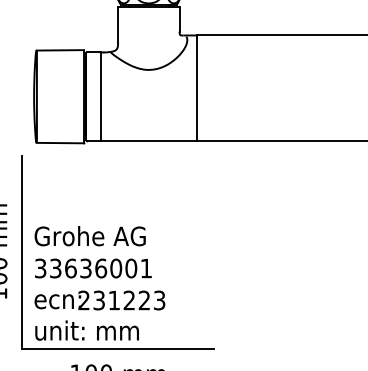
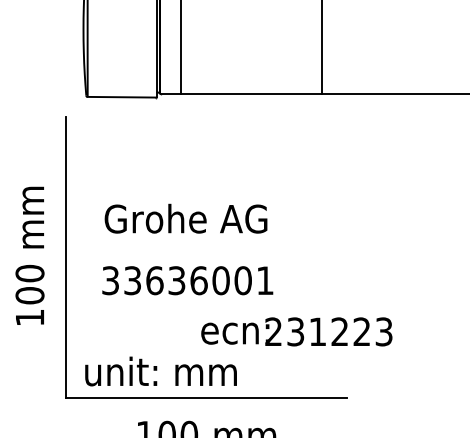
text: (89, 236) -> (185, 219), moved
text: (93, 268) -> (187, 280), moved
text: (99, 300) -> (296, 331), moved

